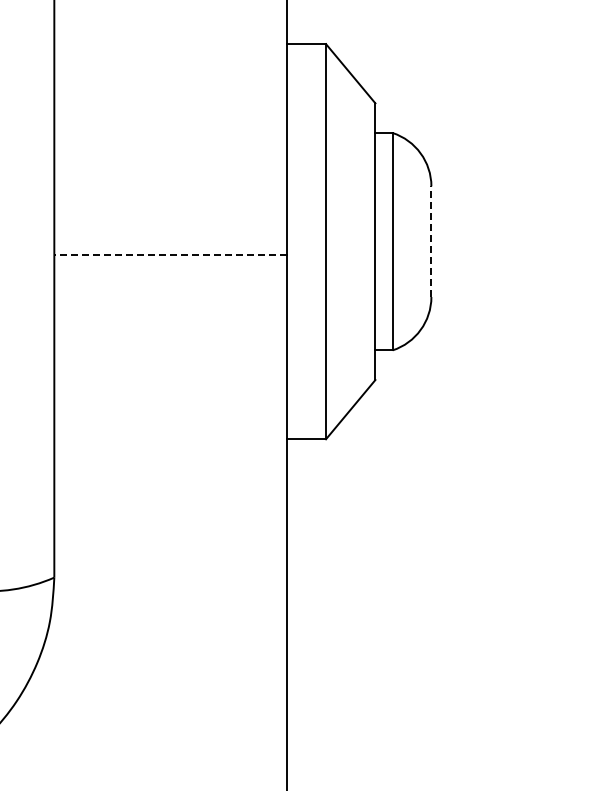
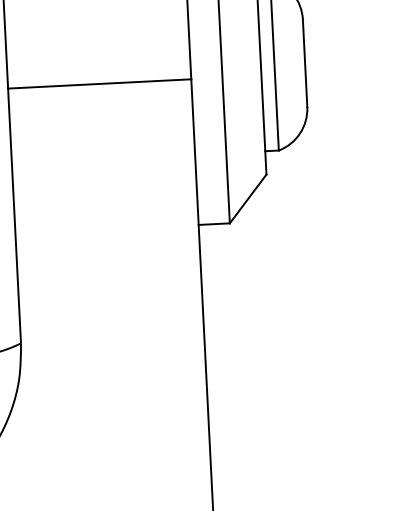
line: (431, 241) -> (305, 63), dashed -> solid
line: (169, 254) -> (98, 83), dashed -> solid

